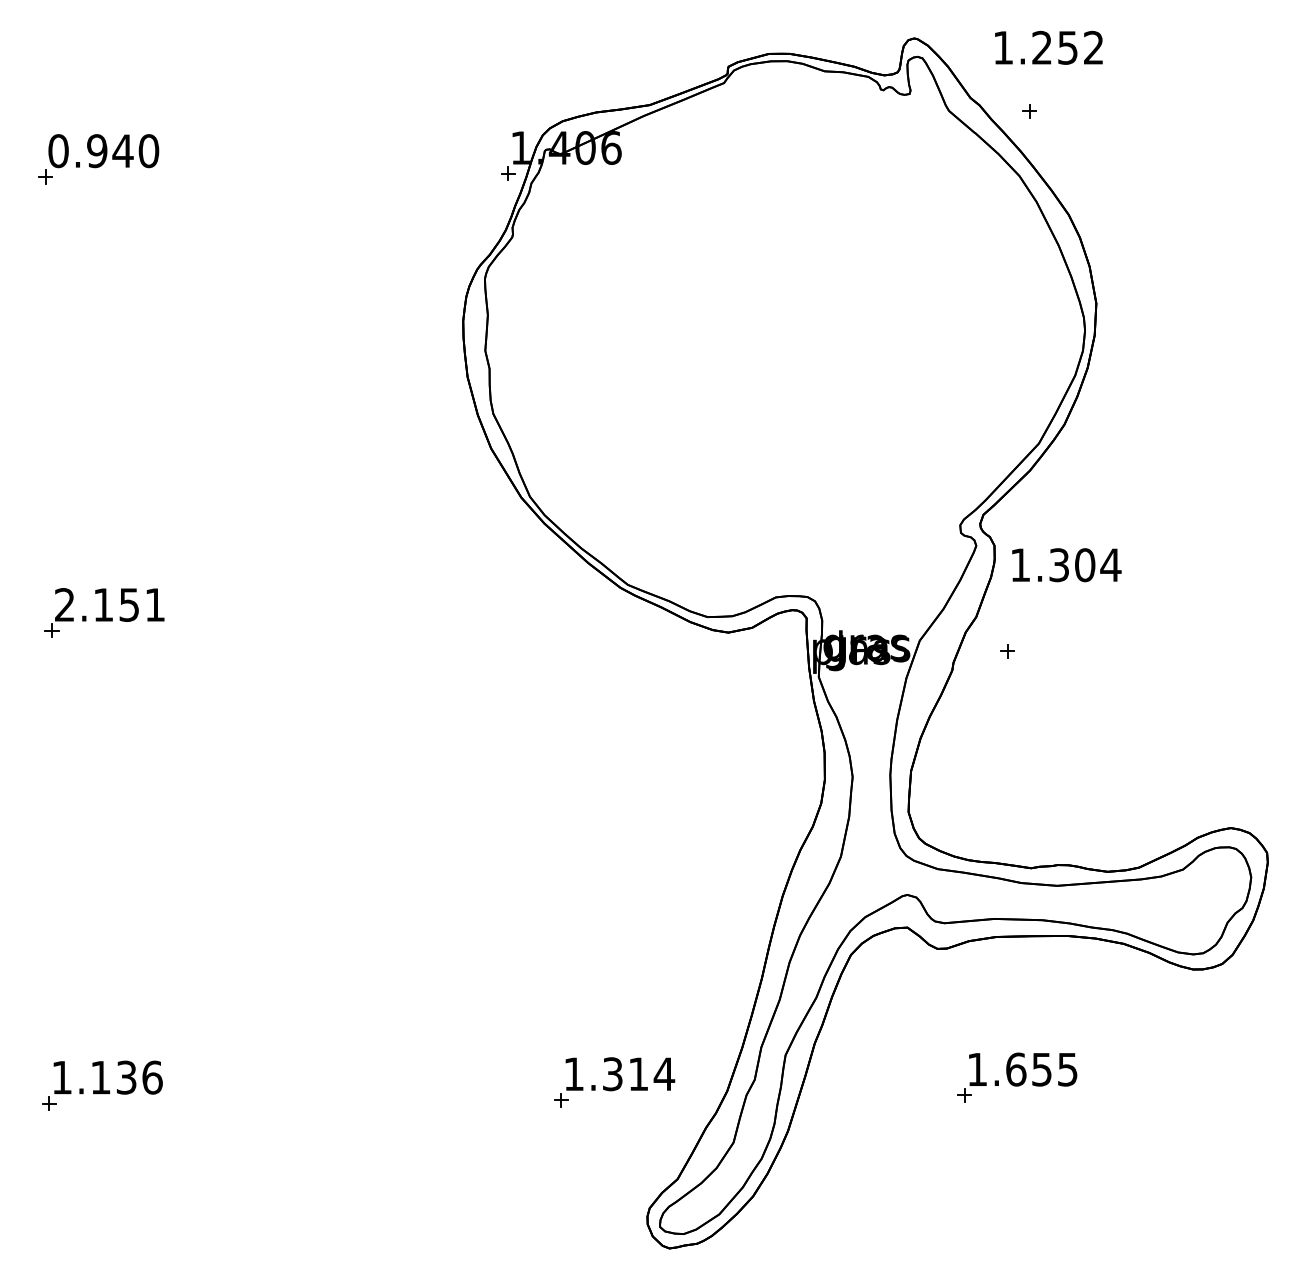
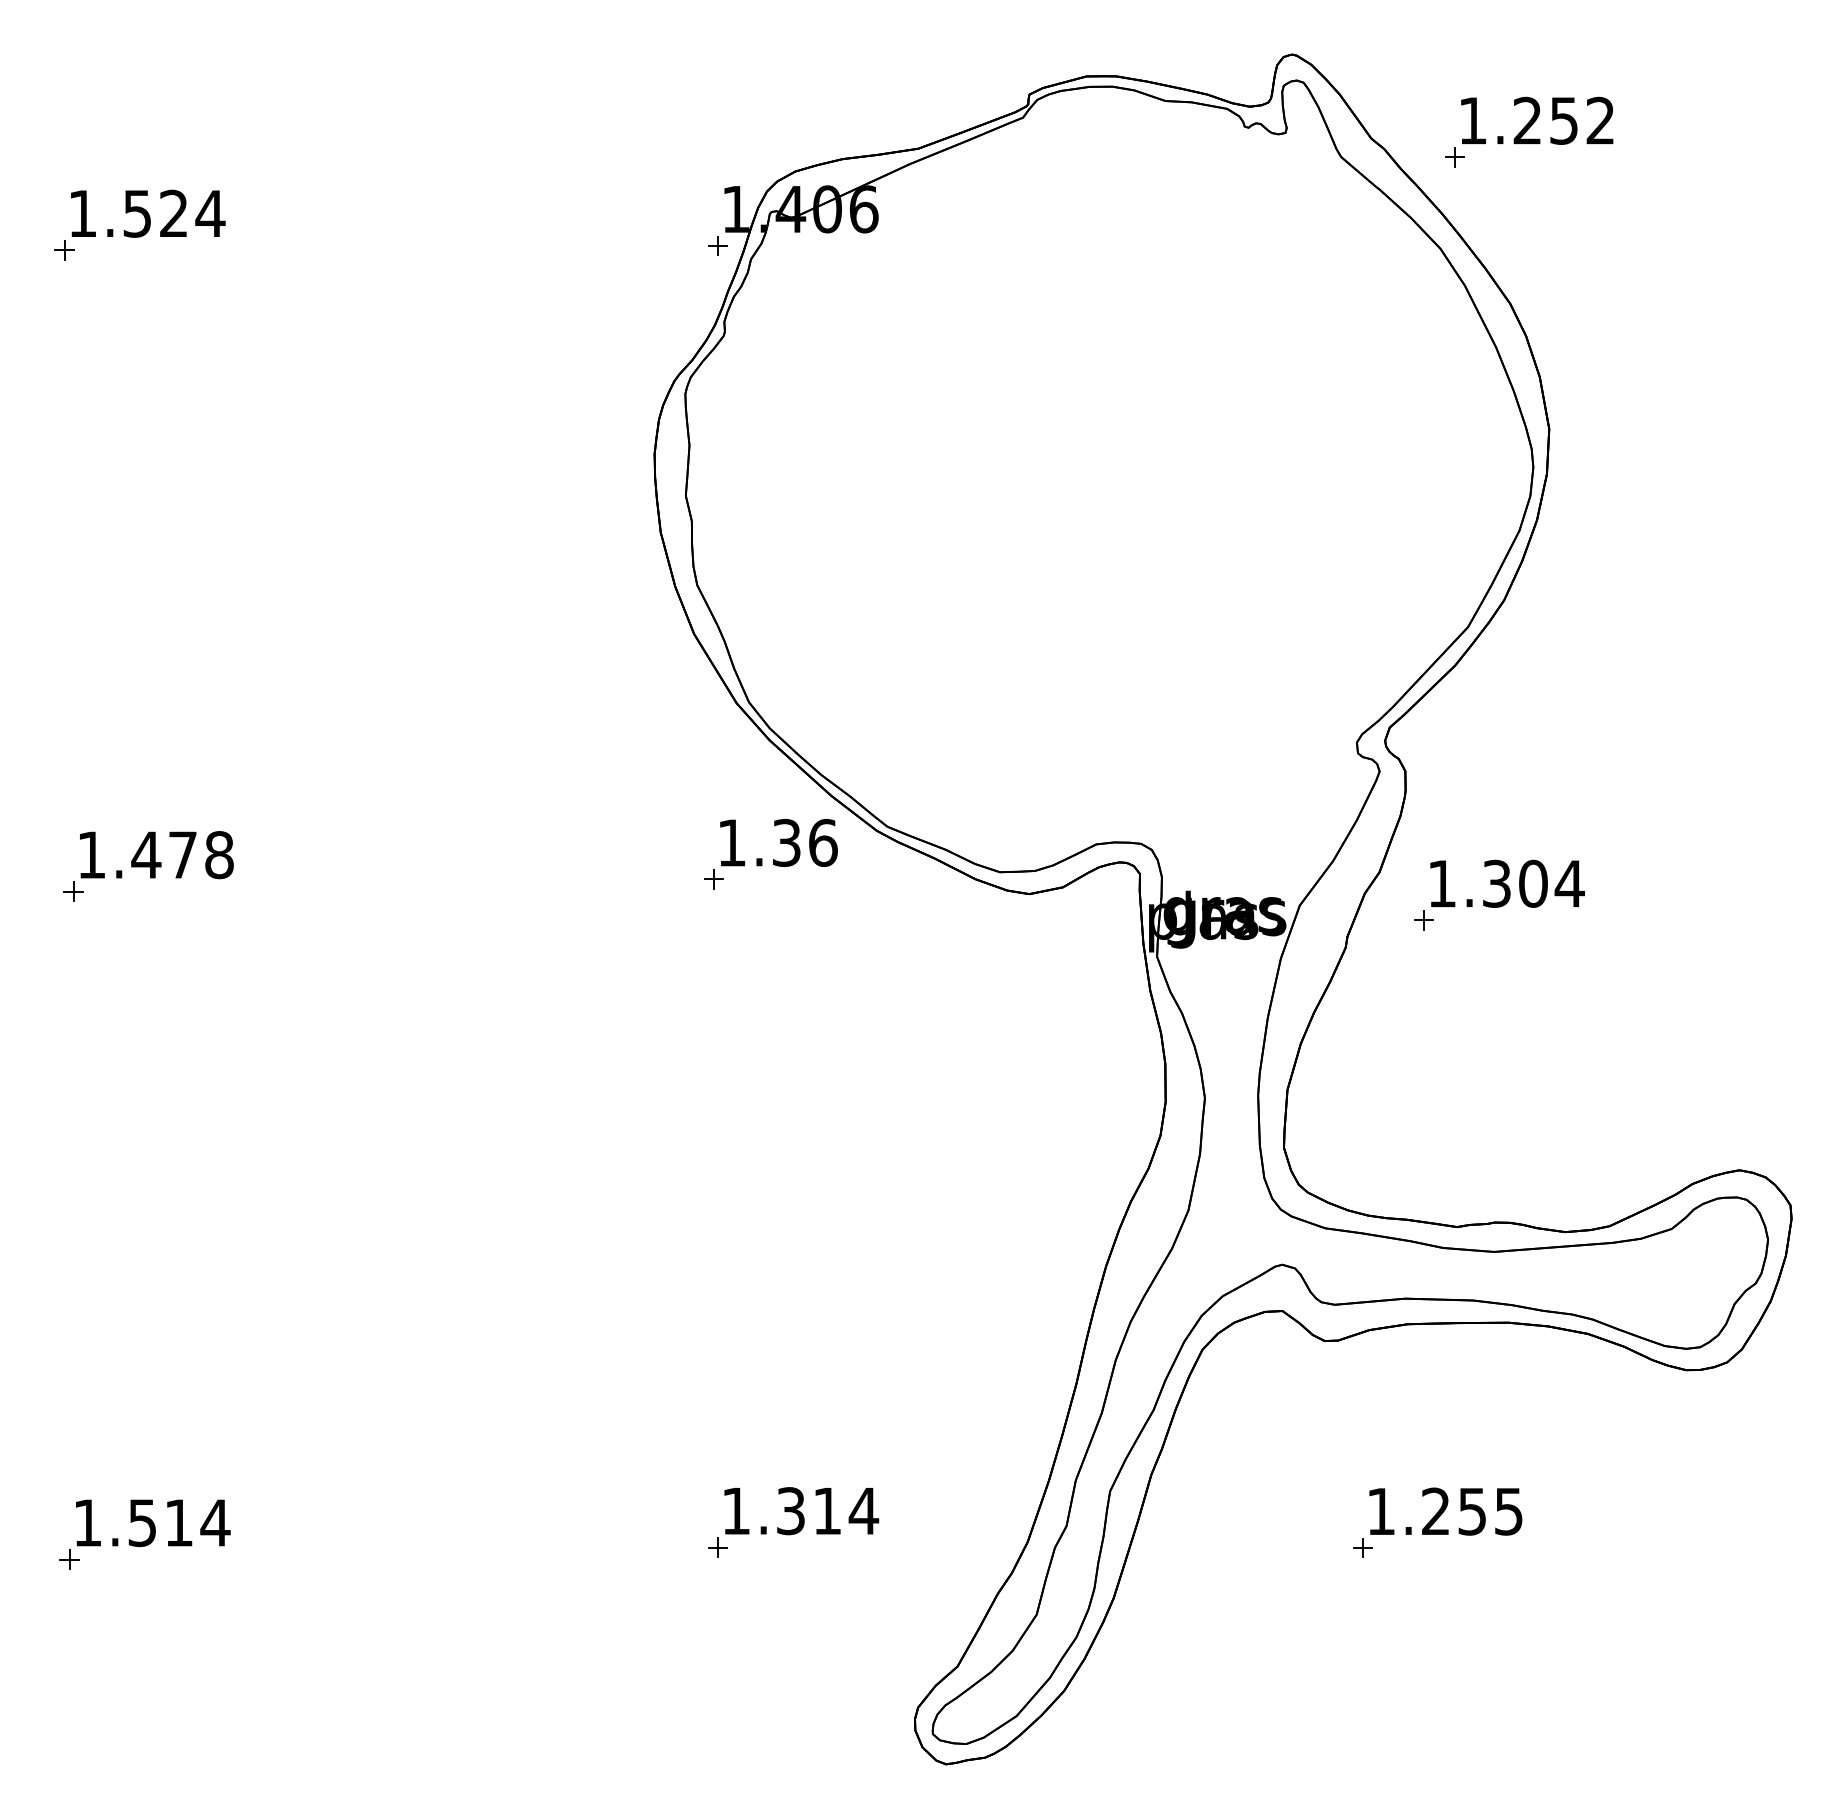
text: (1049, 47) -> (1537, 120), moved
text: (103, 150) -> (146, 213), 0.940 -> 1.524
text: (1066, 564) -> (1507, 883), moved
part: (545, 604) -> (770, 854), added
text: (109, 605) -> (155, 855), 2.151 -> 1.478
text: (1015, 1069) -> (1435, 1511), 1.655 -> 1.255
text: (126, 1078) -> (179, 1523), 1.136 -> 1.514
part: (614, 1082) -> (793, 1522), moved

